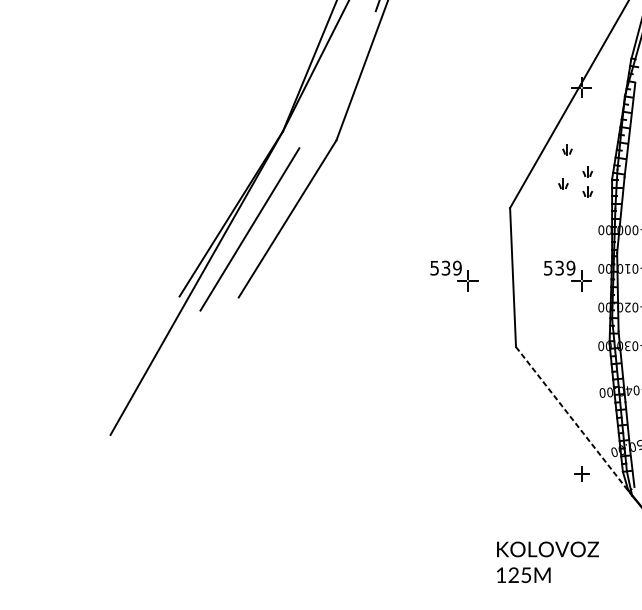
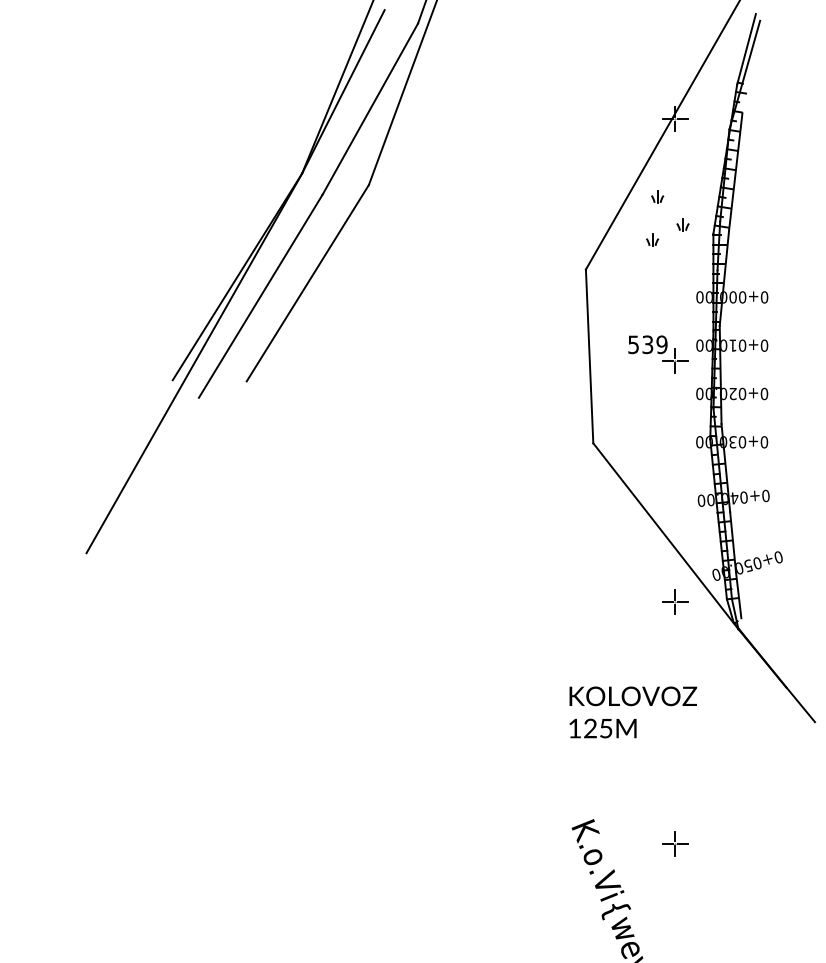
line: (337, 79) -> (370, 108), added
part: (587, 191) -> (682, 249), removed
part: (454, 275) -> (516, 354), removed
line: (573, 421) -> (665, 536), dashed -> solid
part: (581, 473) -> (675, 601), size x1.43

